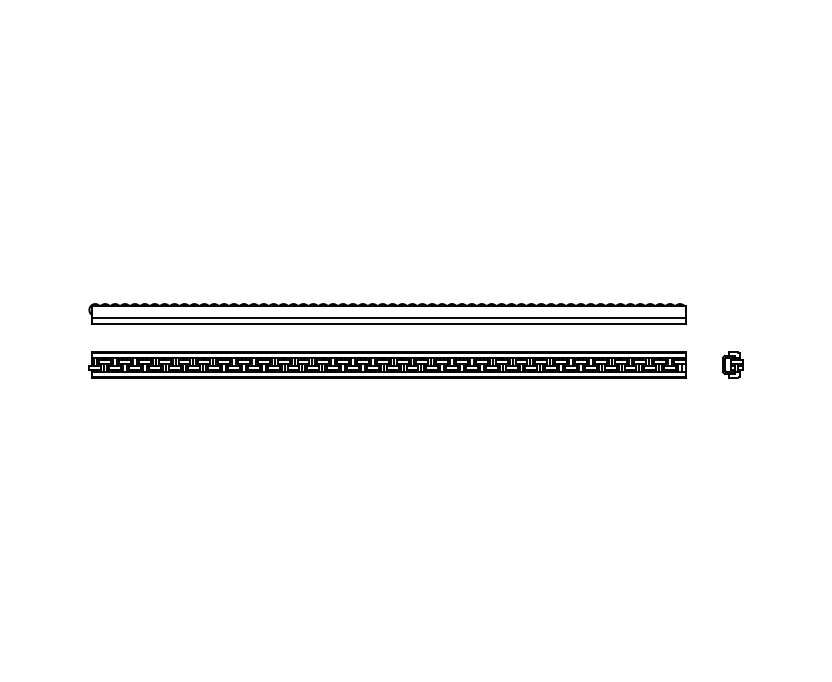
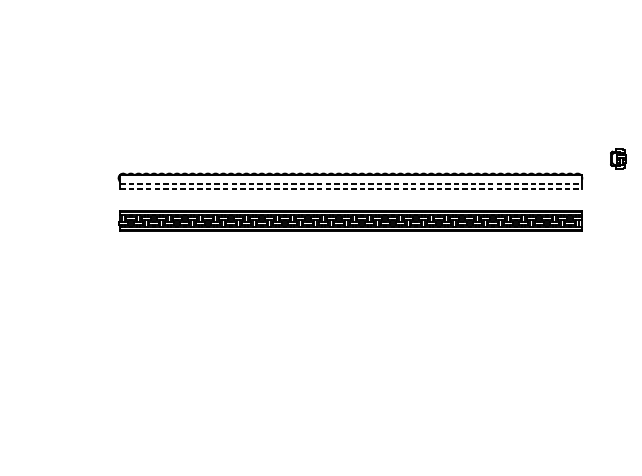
line: (389, 317) -> (351, 184), solid -> dashed
line: (389, 323) -> (351, 188), solid -> dashed
part: (732, 364) -> (618, 158), moved

